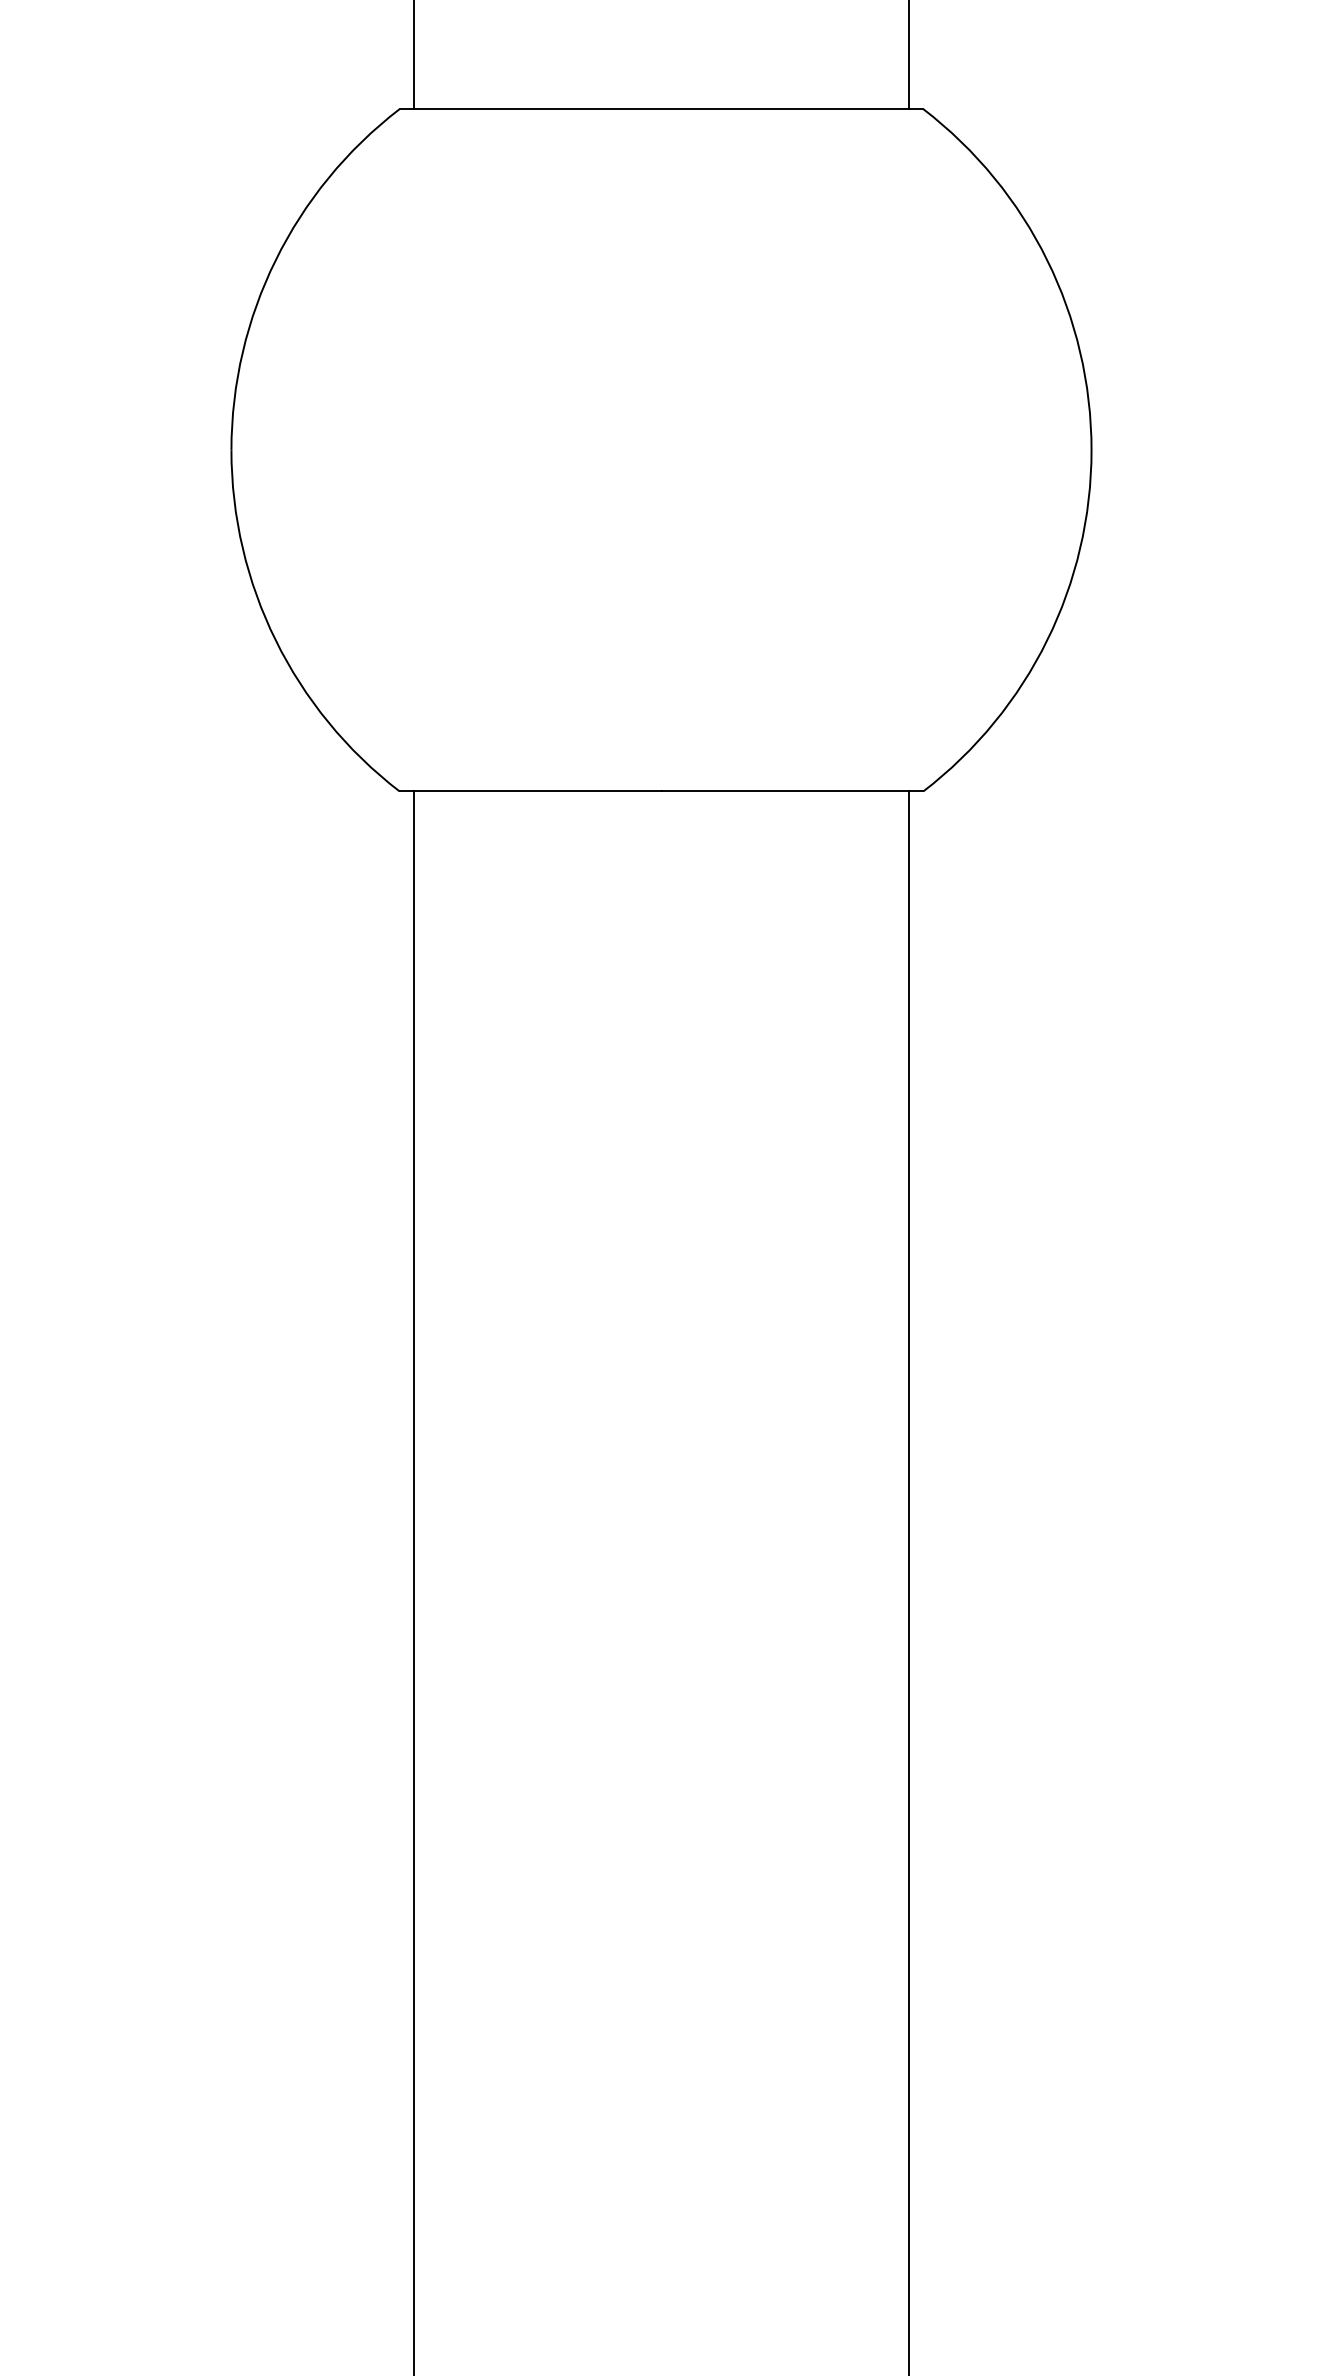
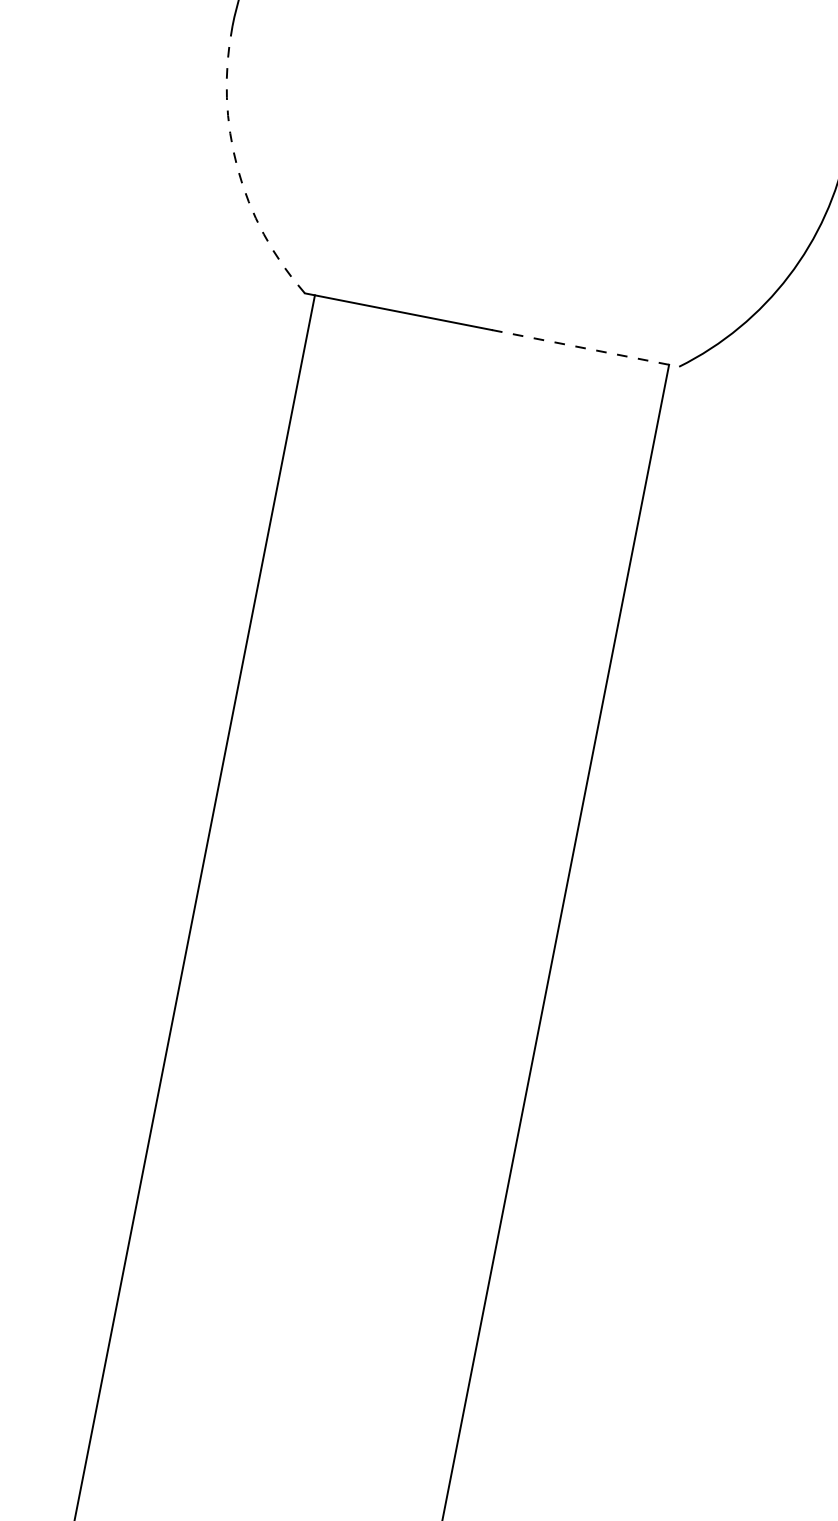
arc: (275, 640) -> (237, 168), solid -> dashed
line: (792, 791) -> (585, 348), solid -> dashed

